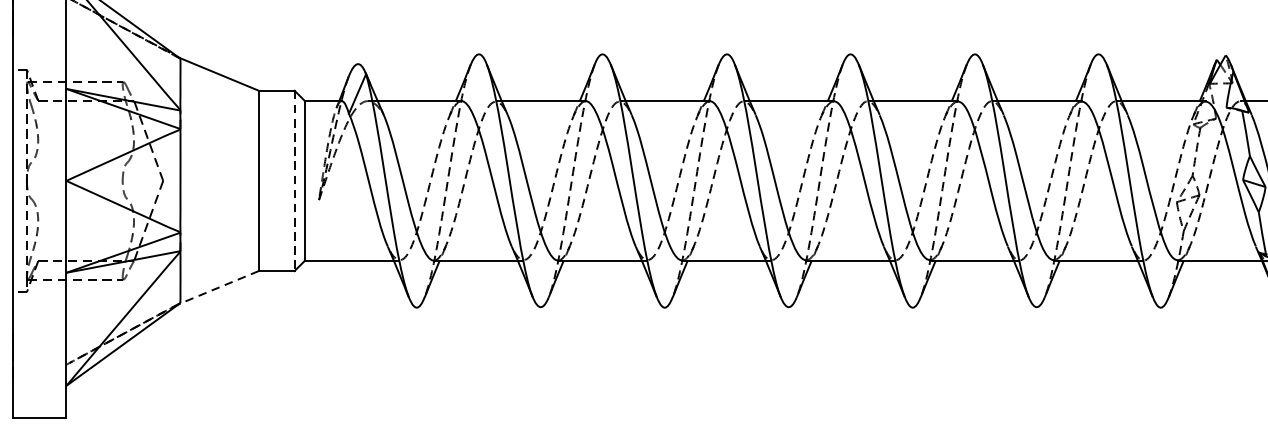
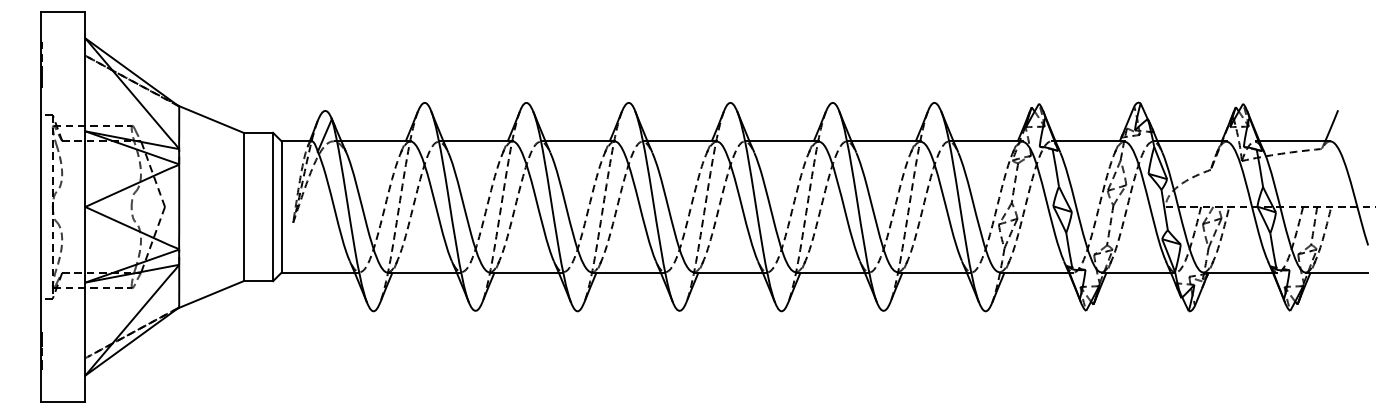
line: (295, 181) -> (273, 207), dashed -> solid
line: (219, 287) -> (211, 294), dashed -> solid

